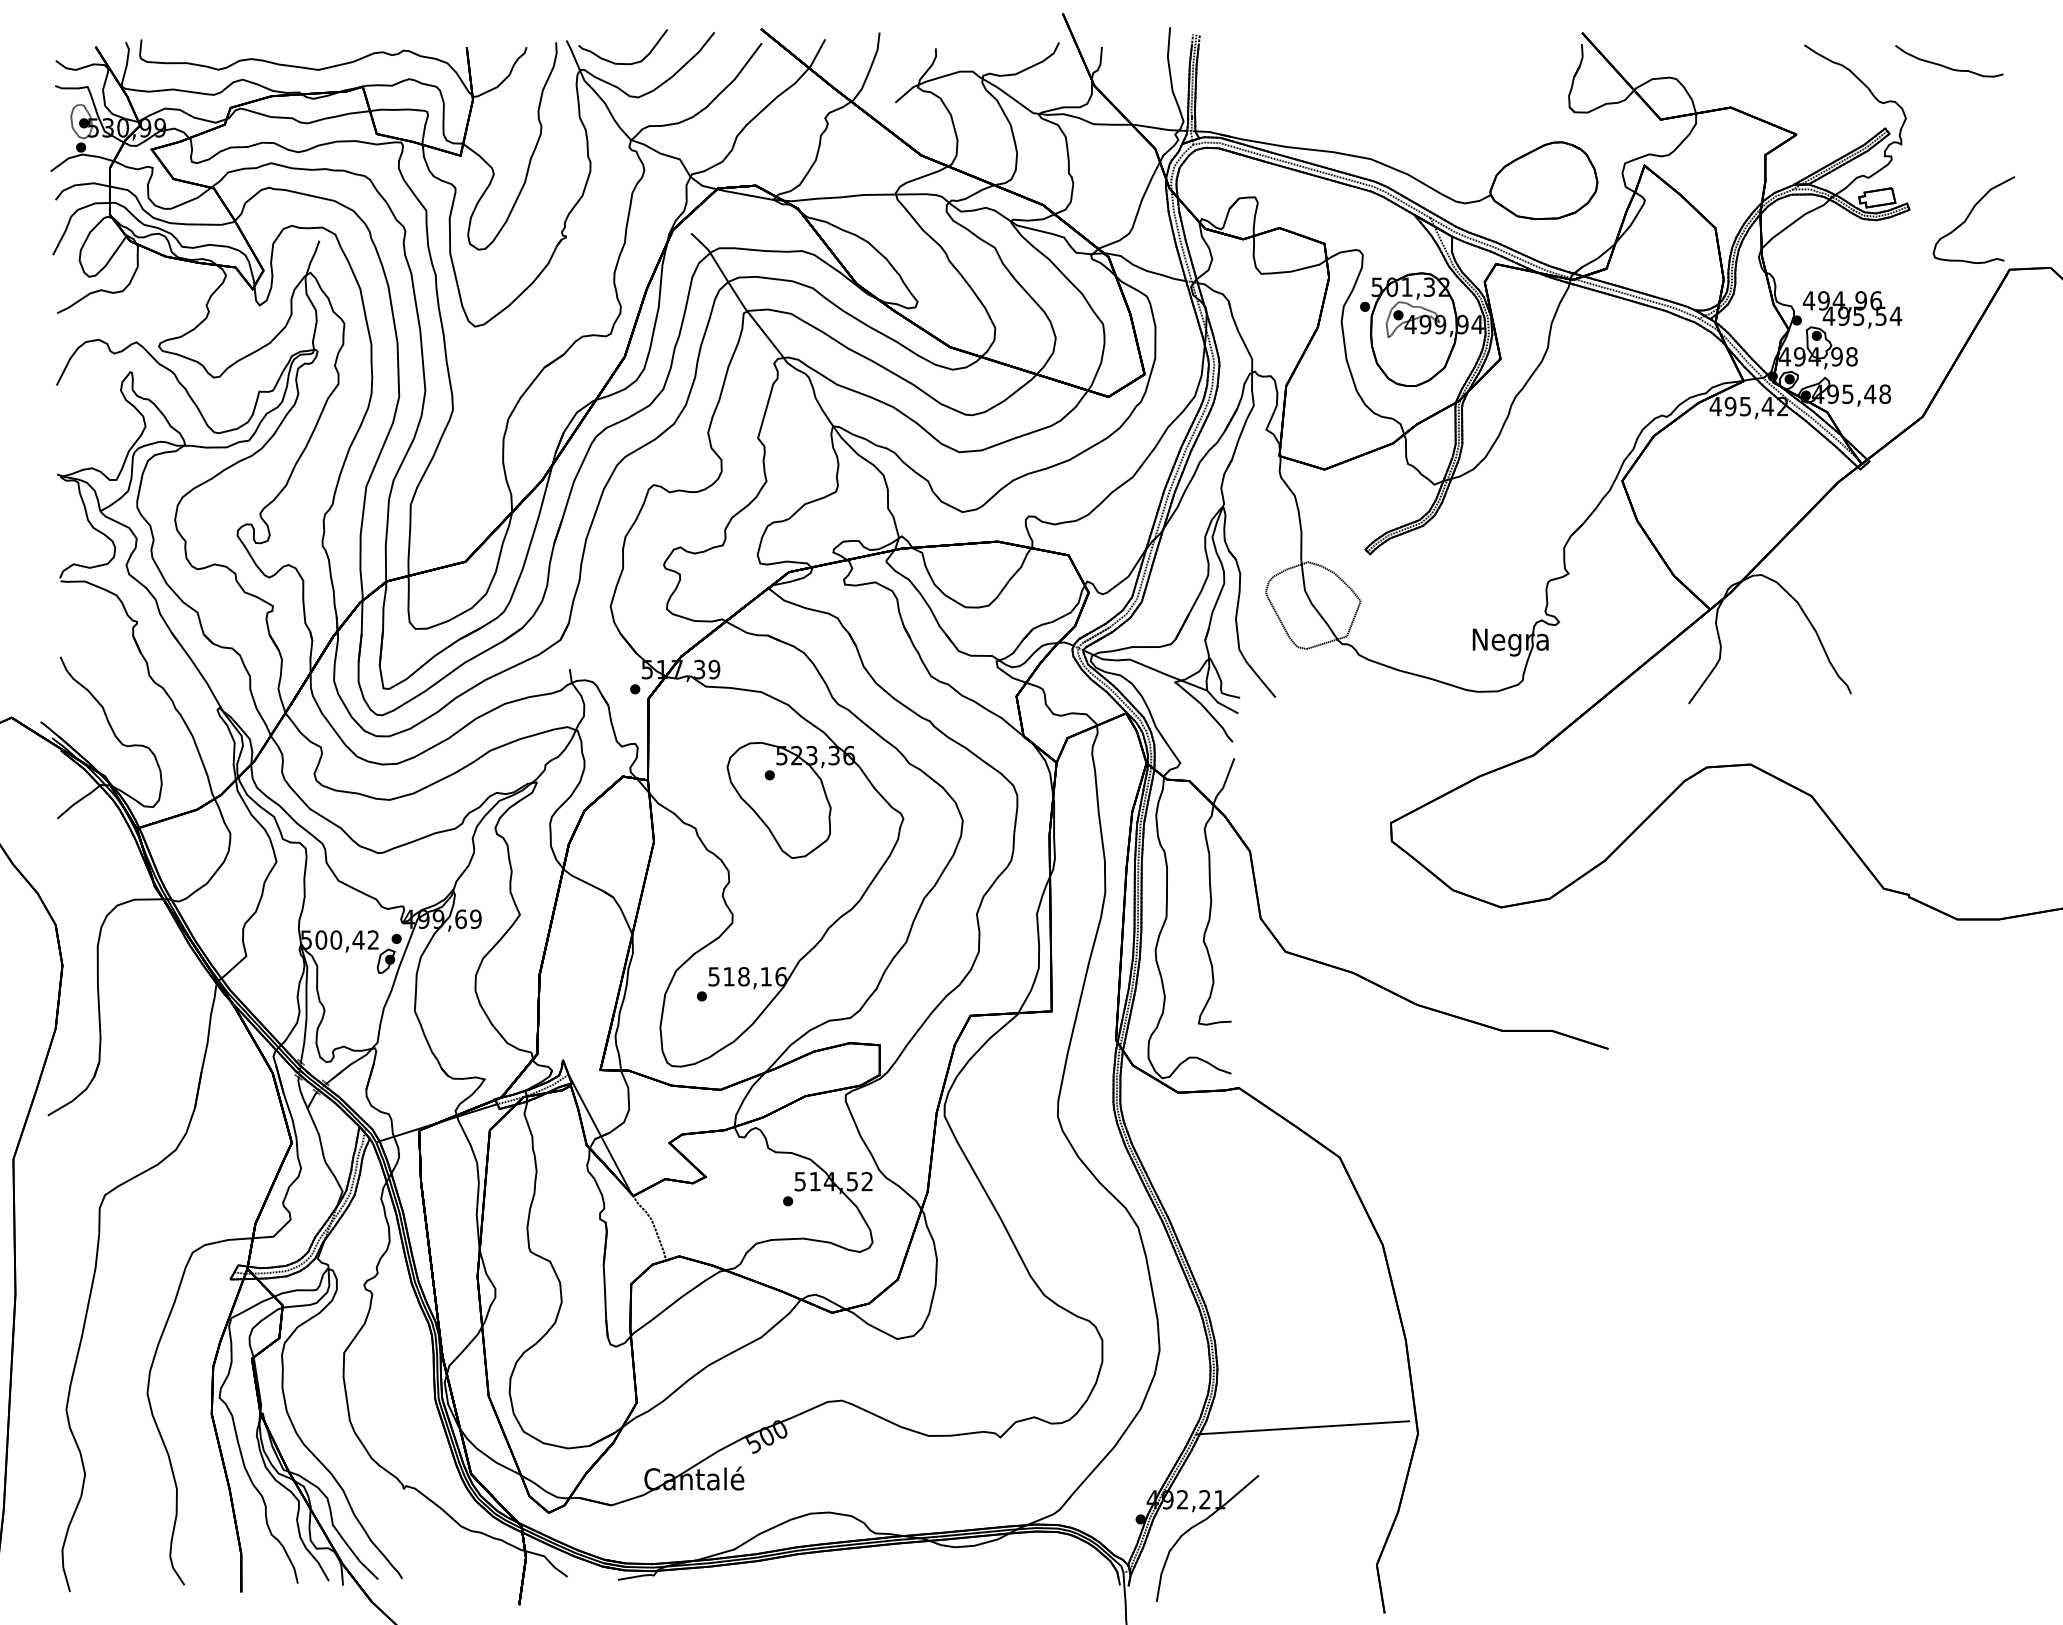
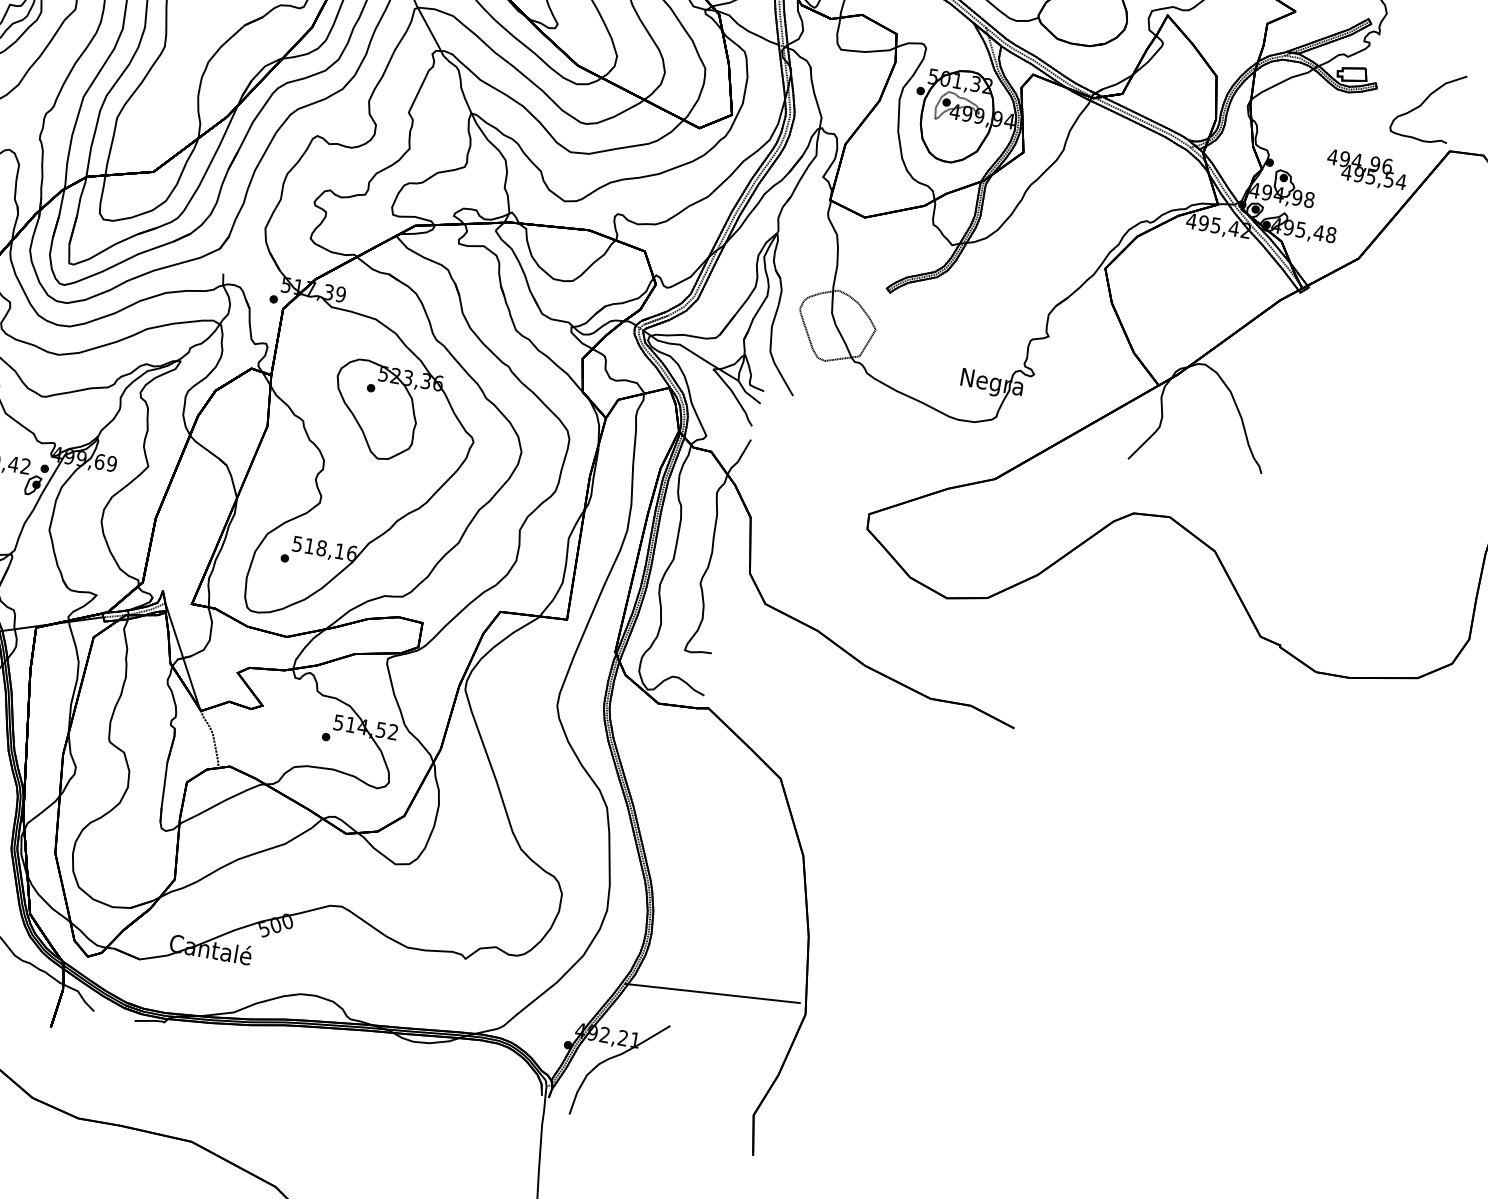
text: (1852, 309) -> (1366, 170), moved

